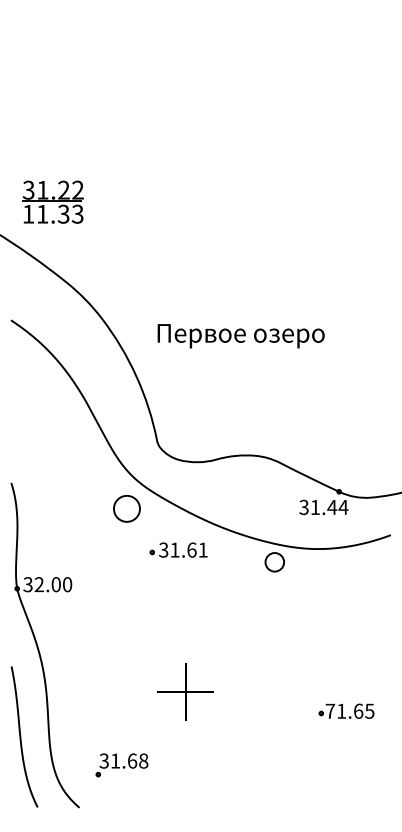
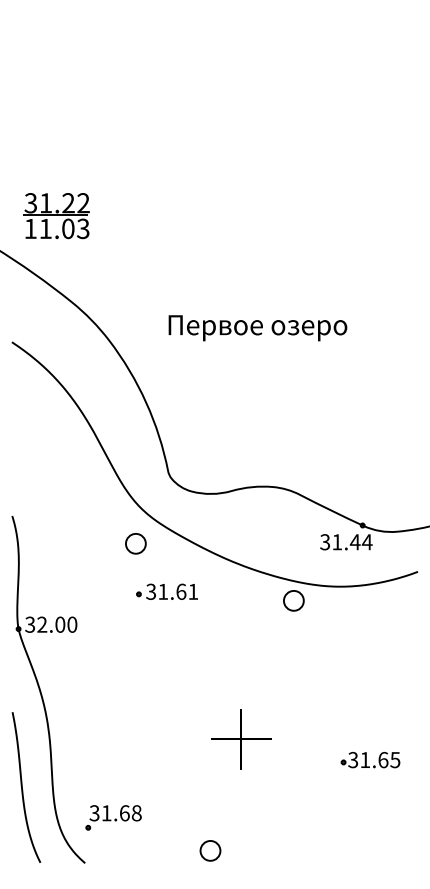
text: (62, 213) -> (67, 228), 11.33 -> 11.03
text: (240, 336) -> (257, 328), moved
part: (126, 508) -> (135, 543), size x0.71
part: (178, 549) -> (166, 591), moved
part: (185, 692) -> (241, 739), moved
text: (330, 710) -> (353, 759), 71.65 -> 31.65
part: (121, 765) -> (113, 817), moved
part: (196, 795) -> (210, 850), added

